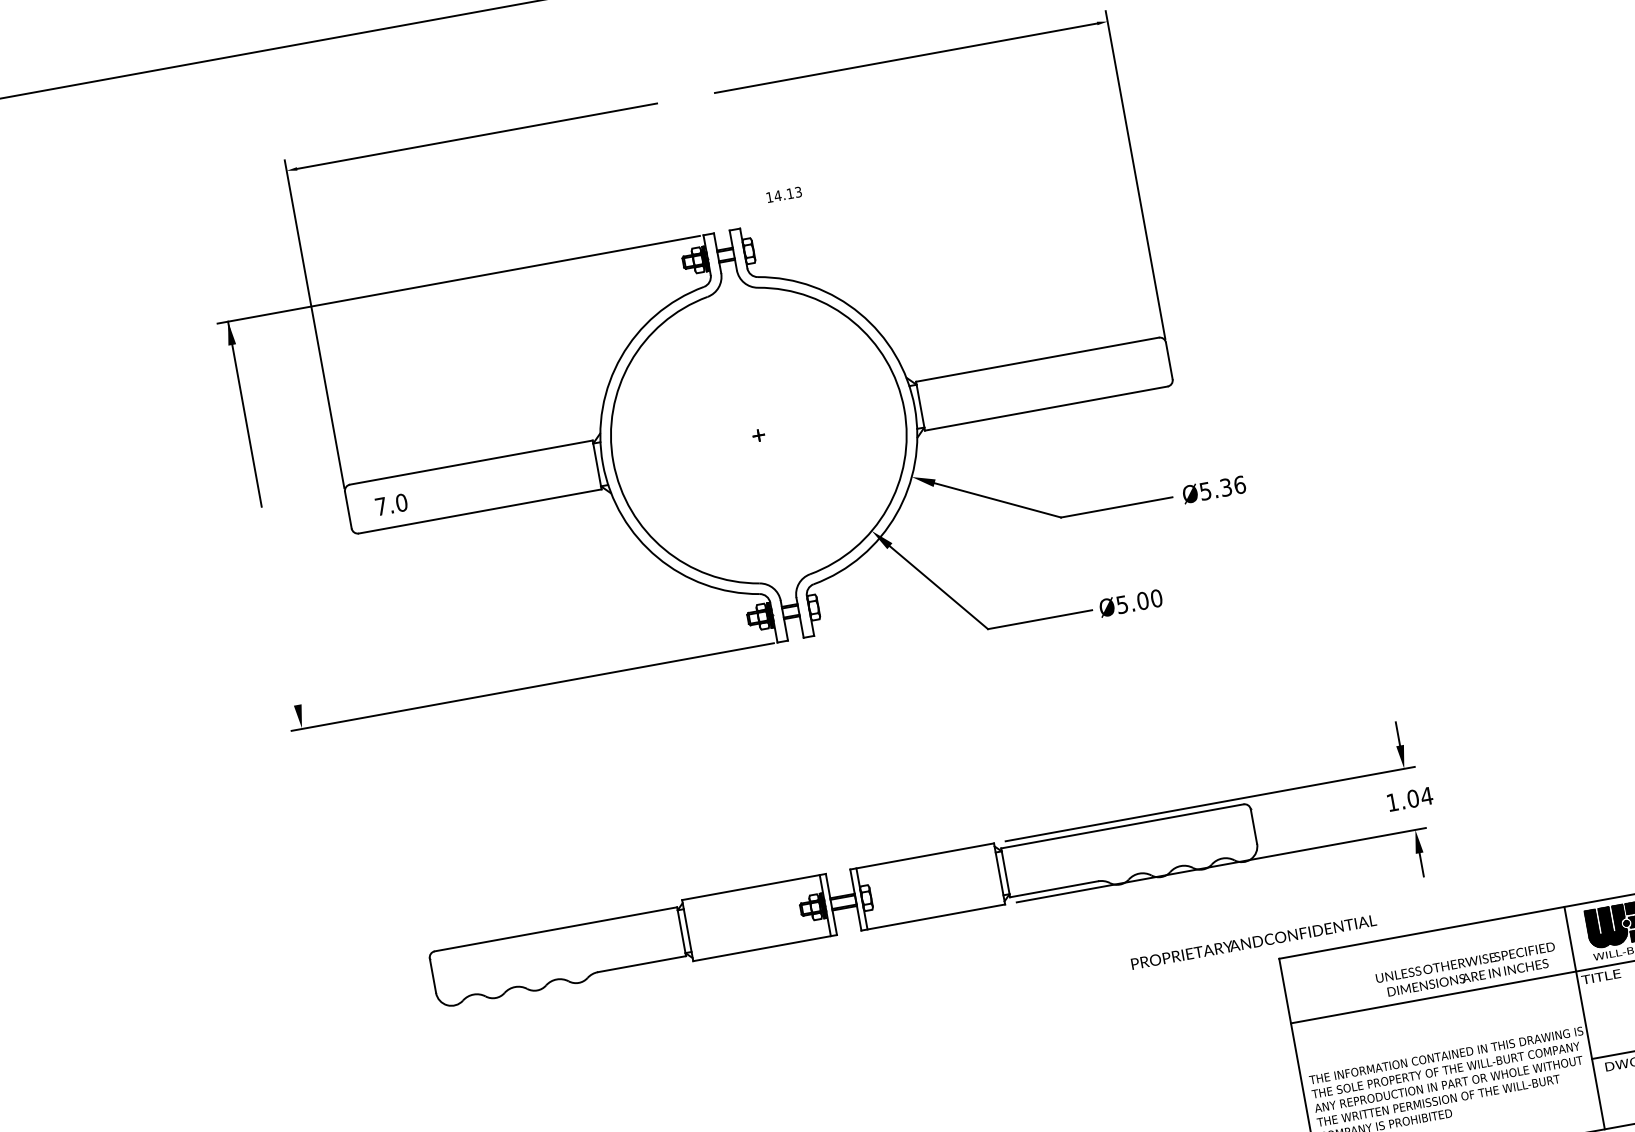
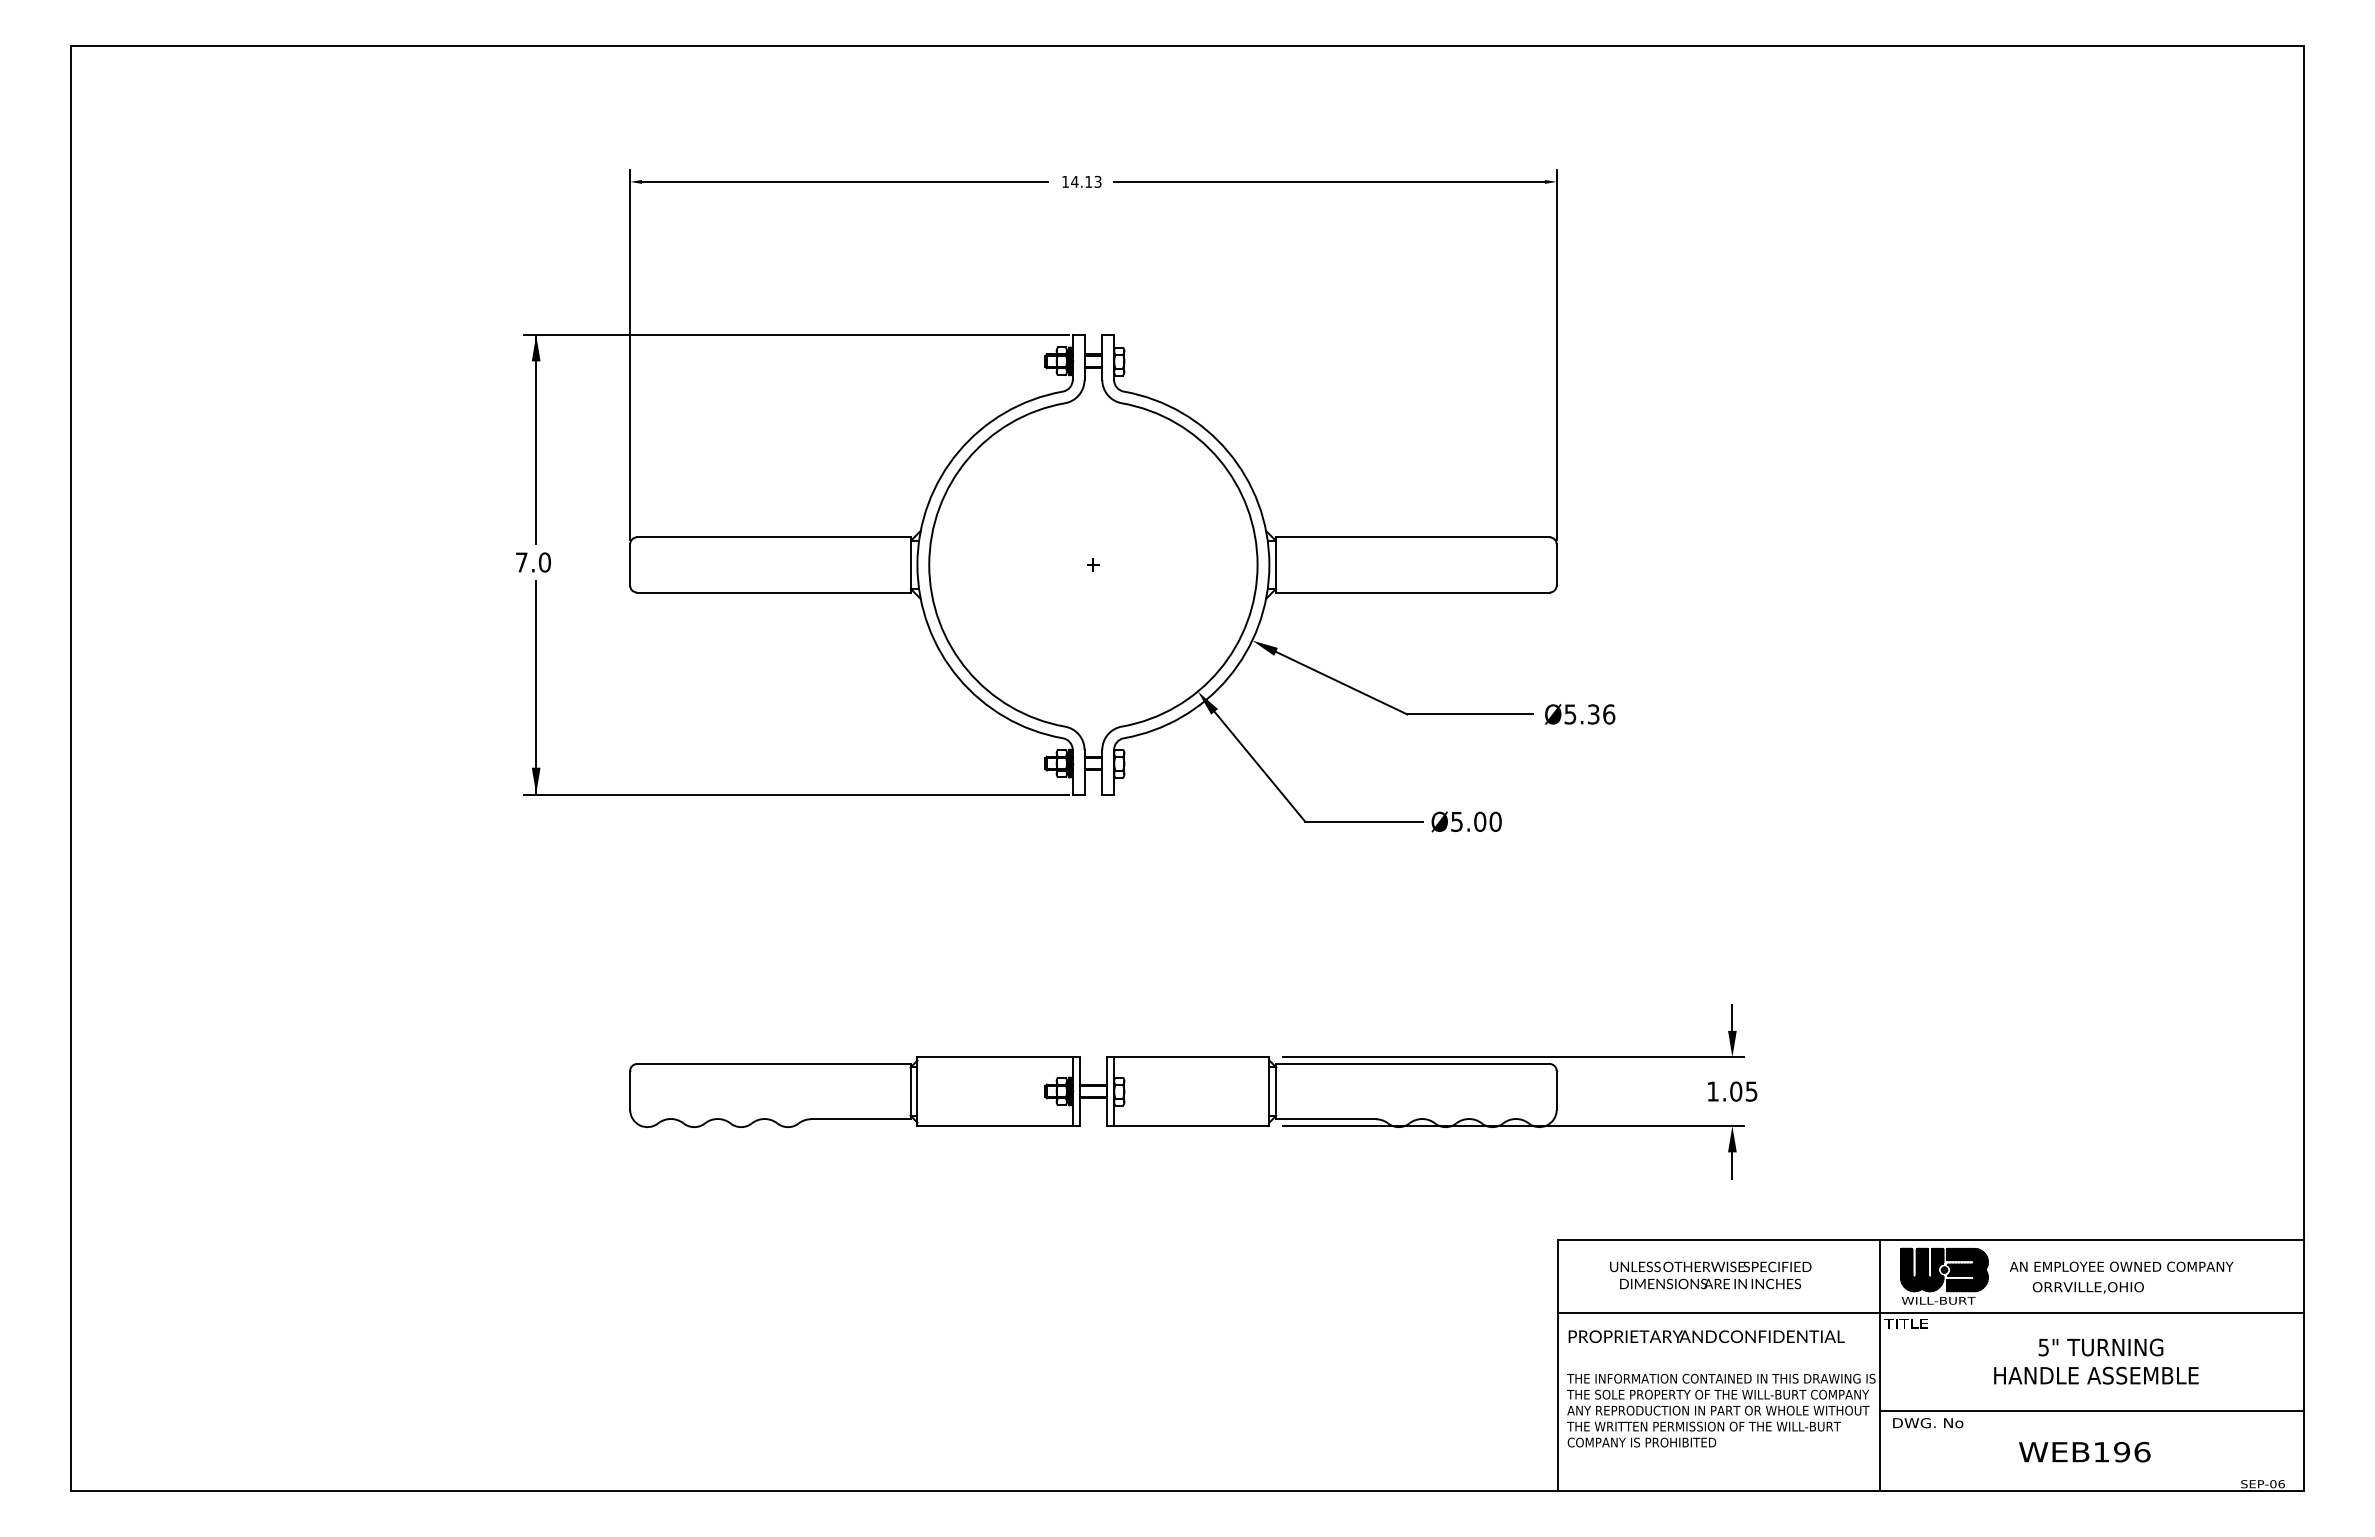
text: (783, 194) -> (1081, 181), moved
text: (391, 504) -> (533, 562), moved
line: (285, 633) -> (536, 687), added
text: (1426, 796) -> (1751, 1091), 1.04 -> 1.05
text: (1253, 942) -> (1706, 1336), moved
text: (1466, 970) -> (1710, 1275), moved

